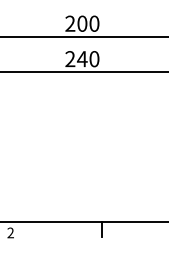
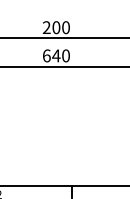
text: (70, 59) -> (46, 56), 240 -> 640

